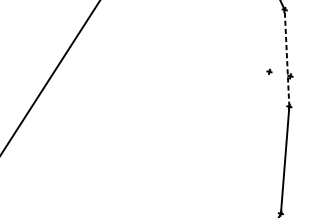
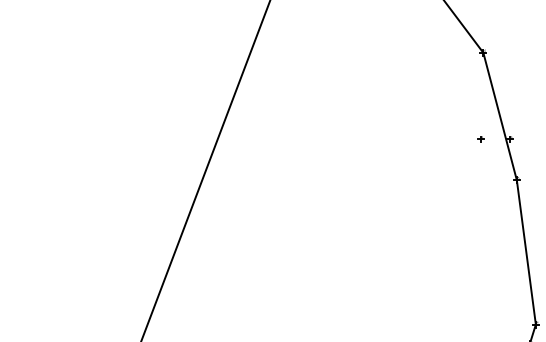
line: (287, 58) -> (500, 116), dashed -> solid

